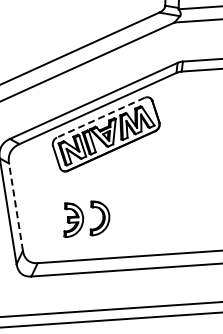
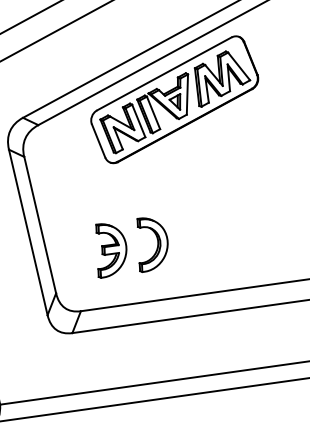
line: (100, 117) -> (163, 73), dashed -> solid
line: (15, 206) -> (39, 224), dashed -> solid
part: (86, 218) -> (131, 246), moved

